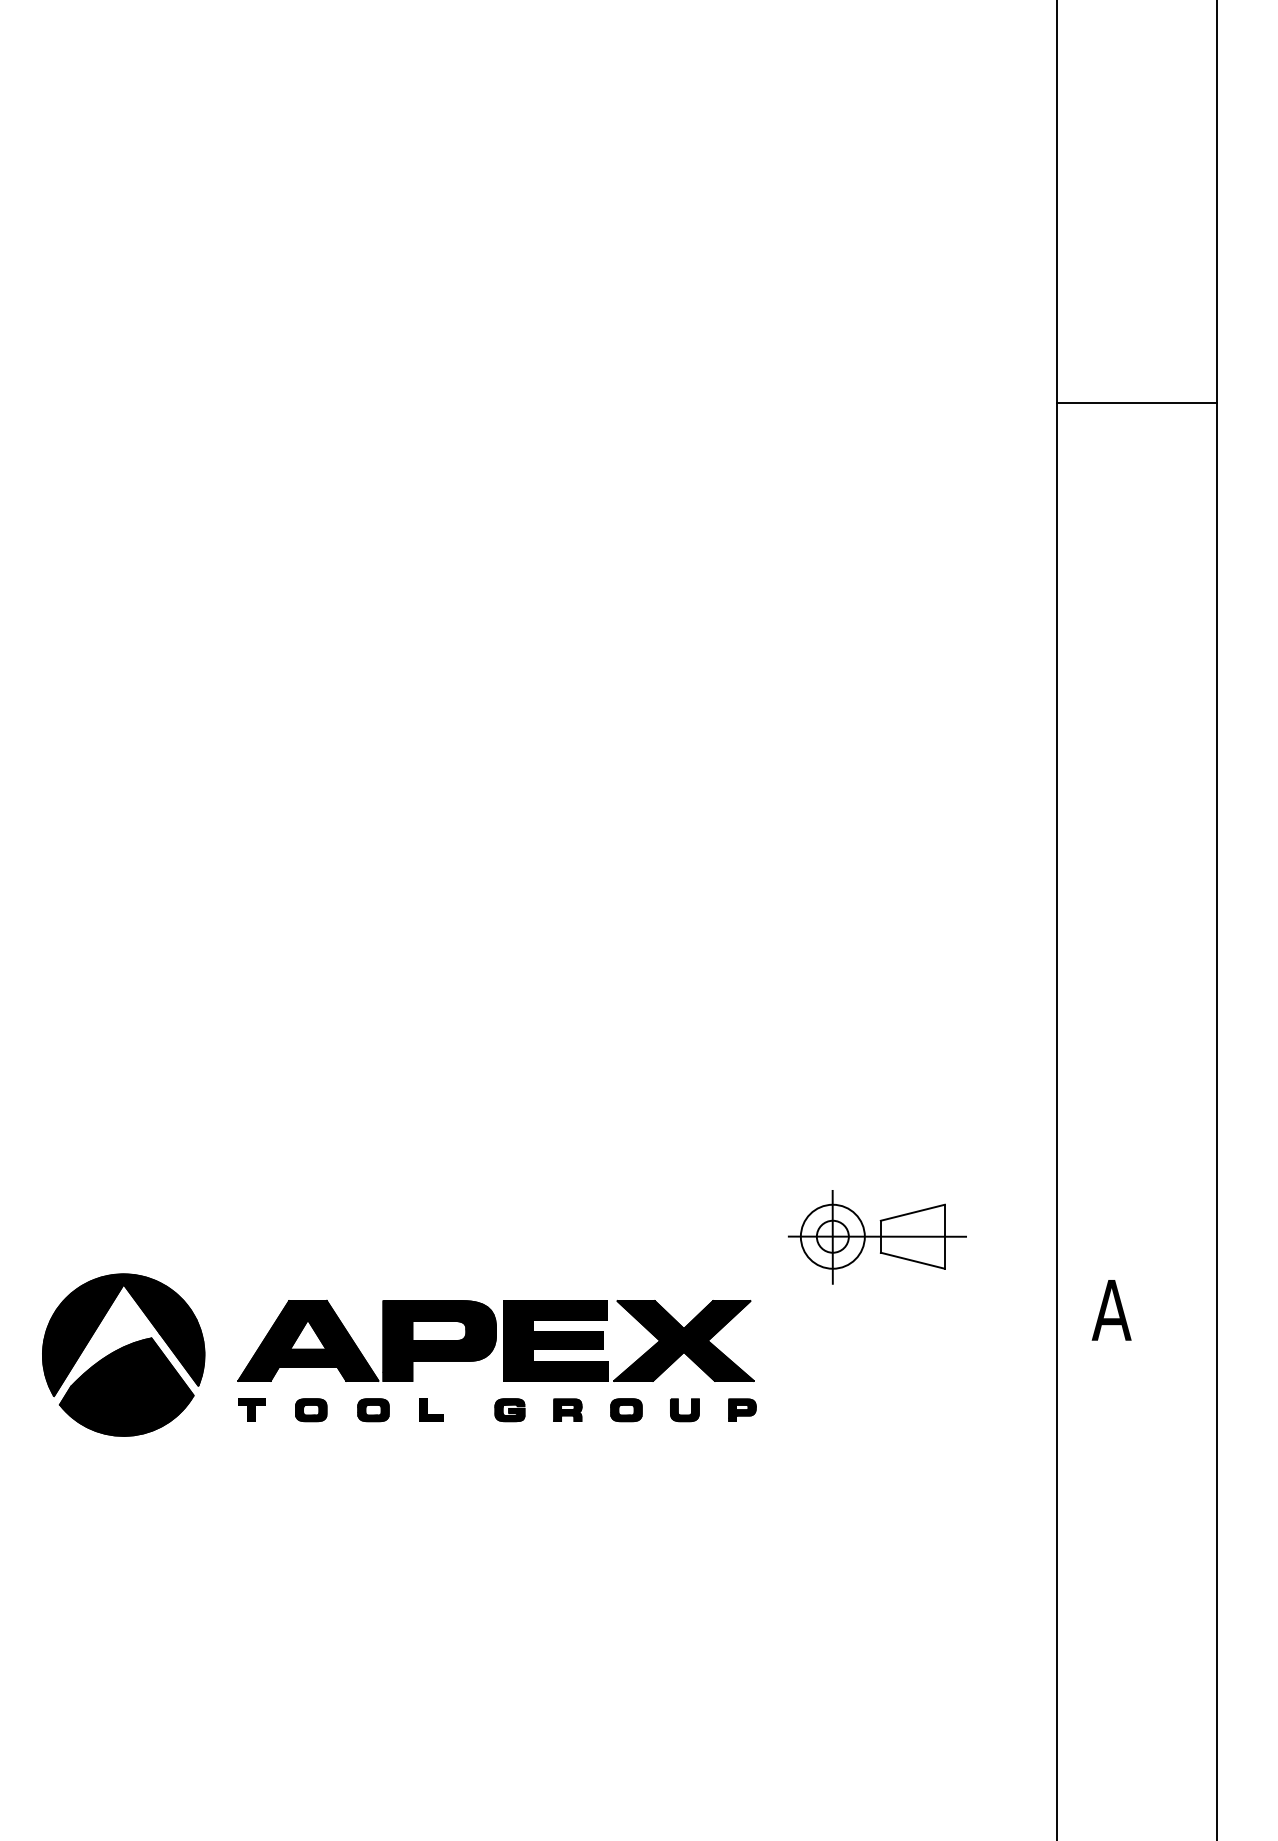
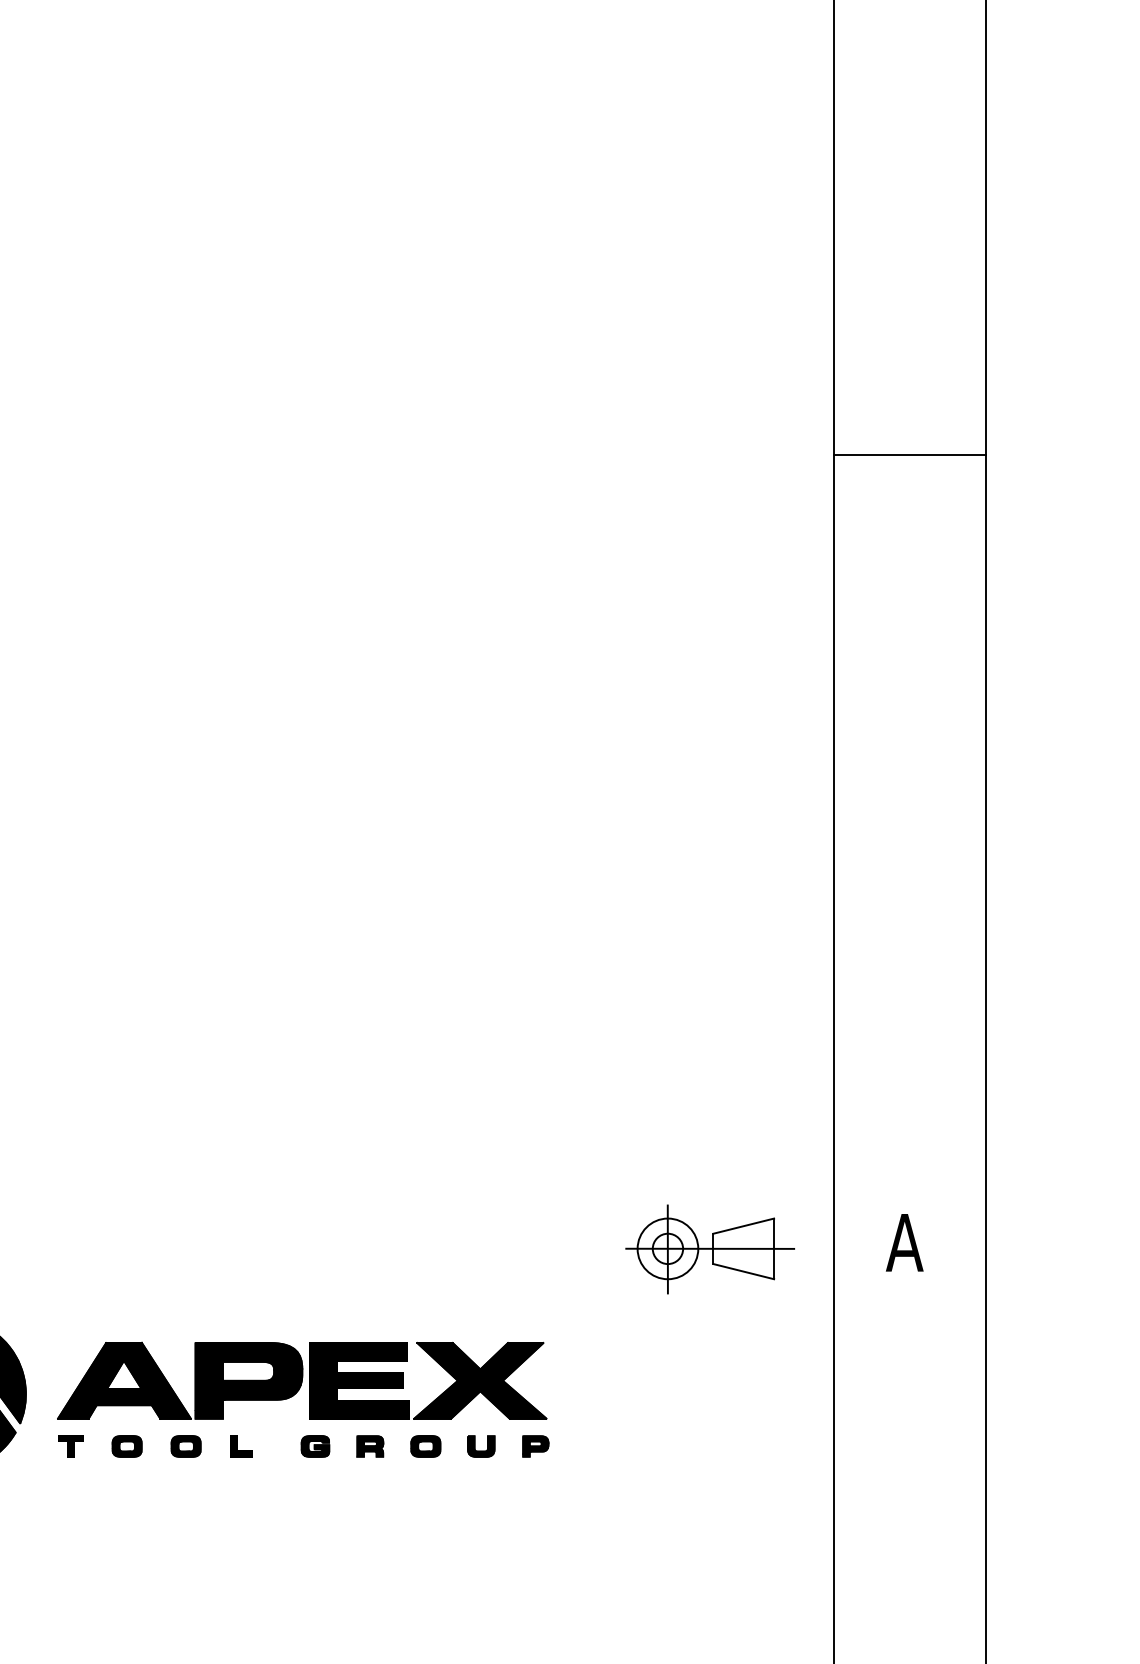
line: (1137, 403) -> (910, 455), moved
part: (877, 1237) -> (710, 1249), moved
text: (1111, 1310) -> (904, 1242), moved

